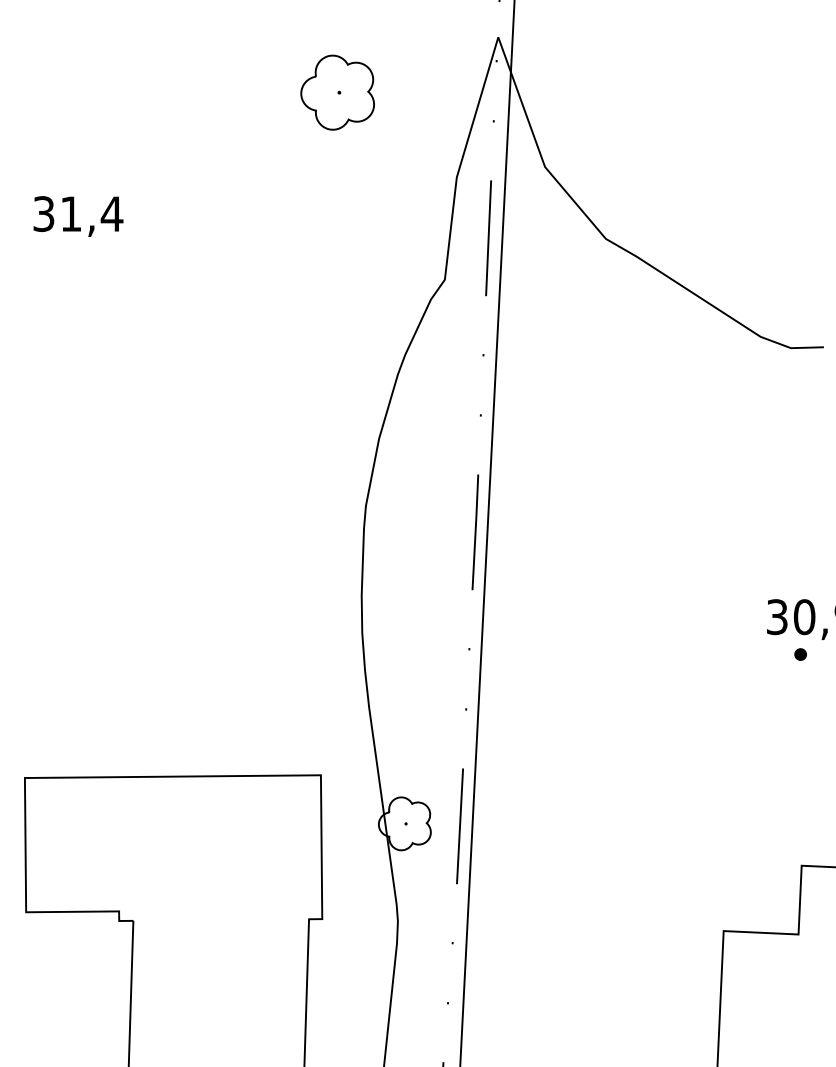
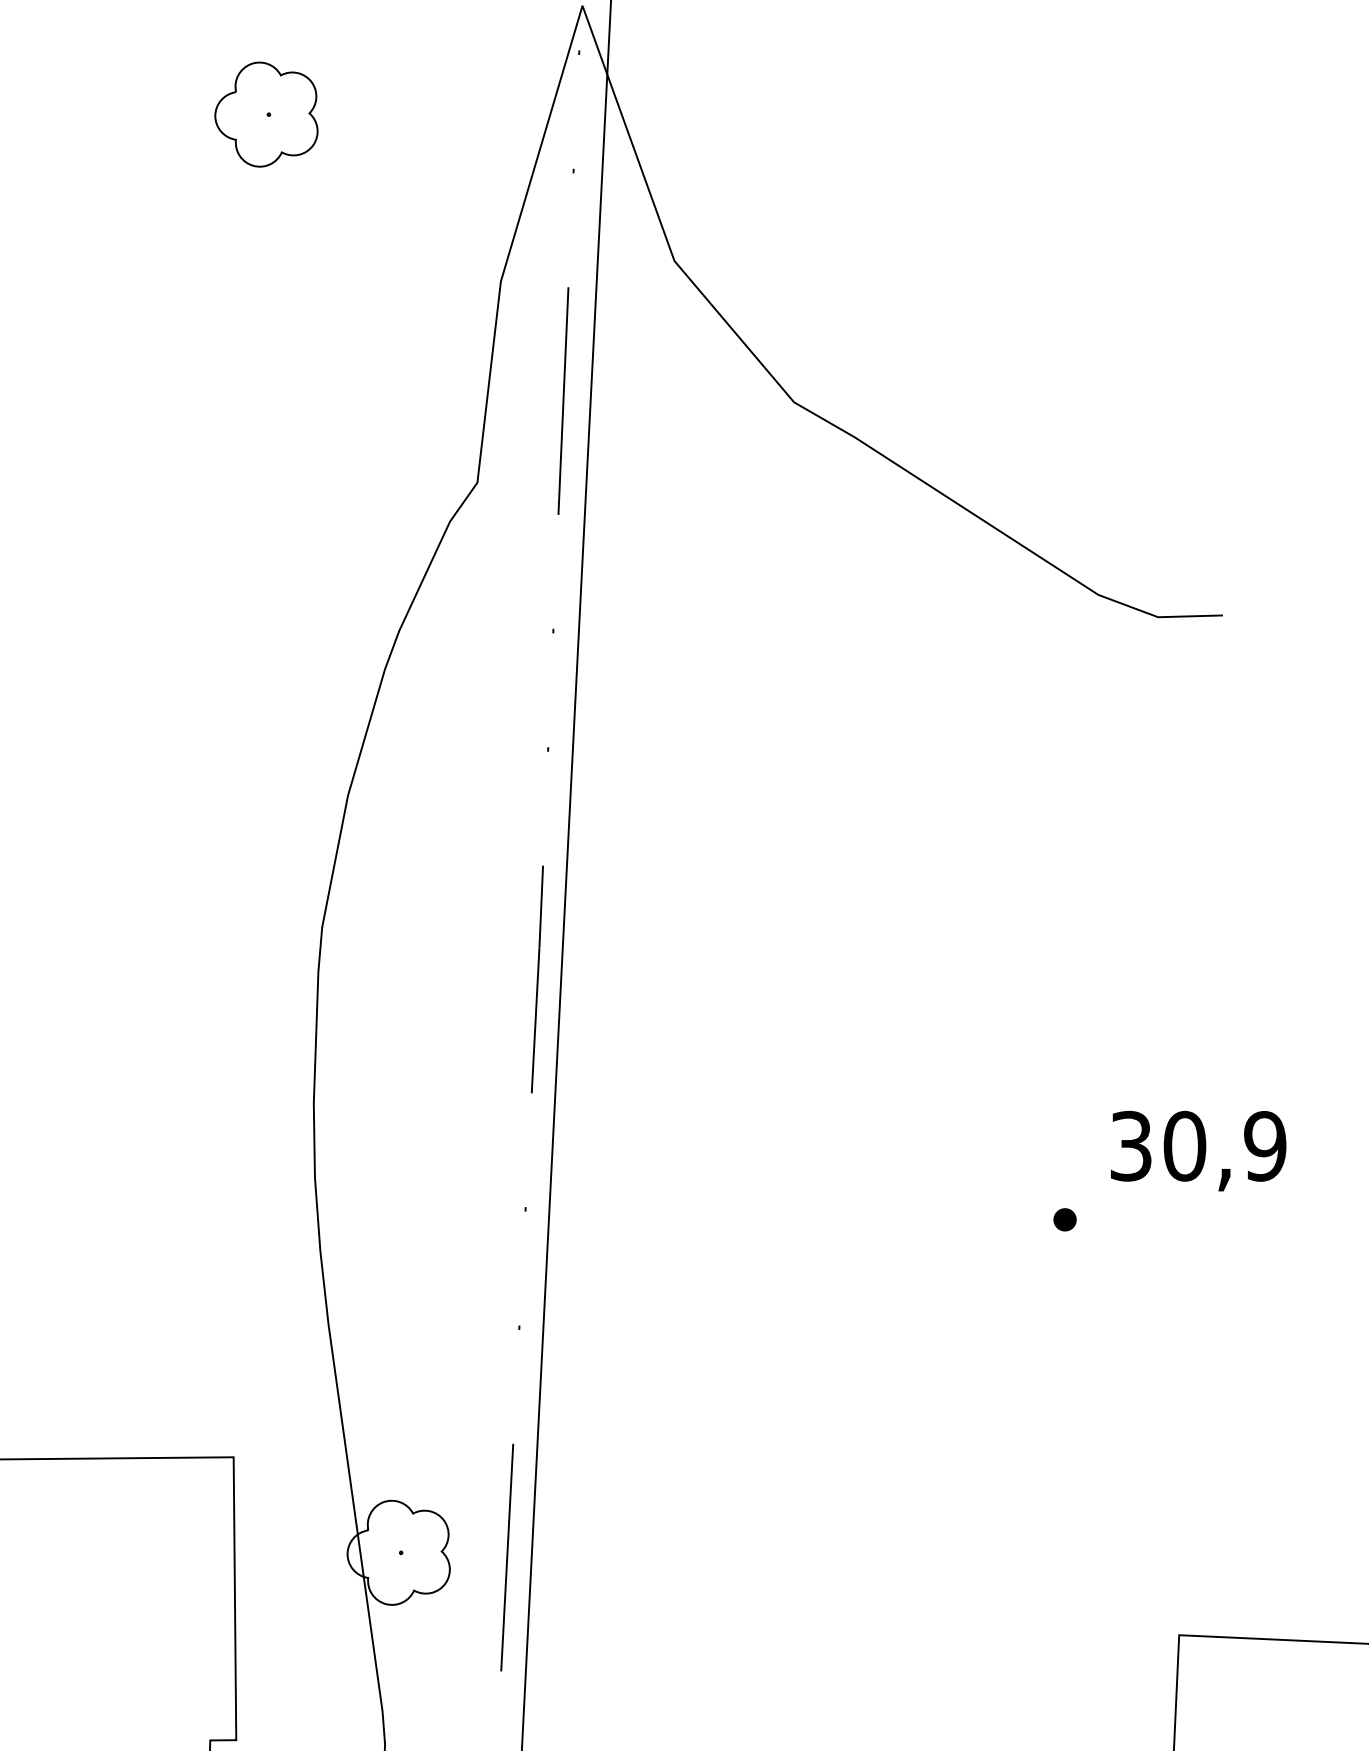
part: (337, 92) -> (266, 114), size x0.71
part: (800, 654) -> (1064, 1219), moved

